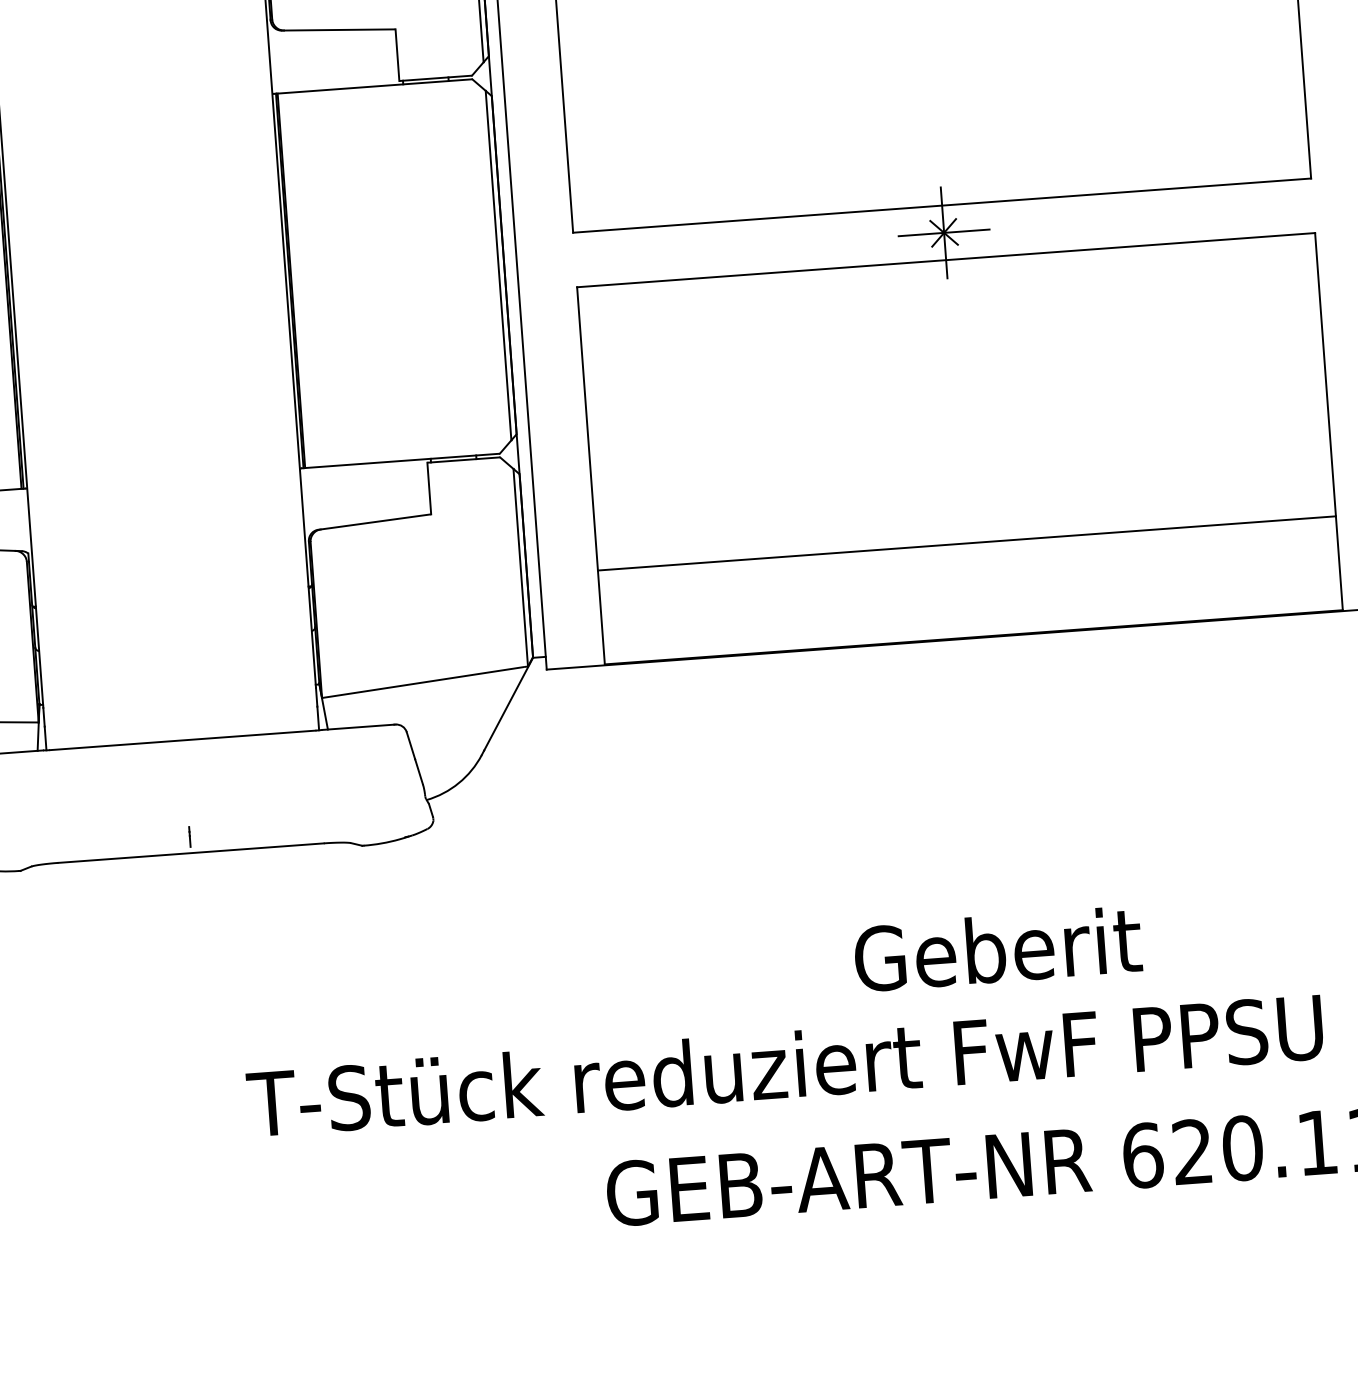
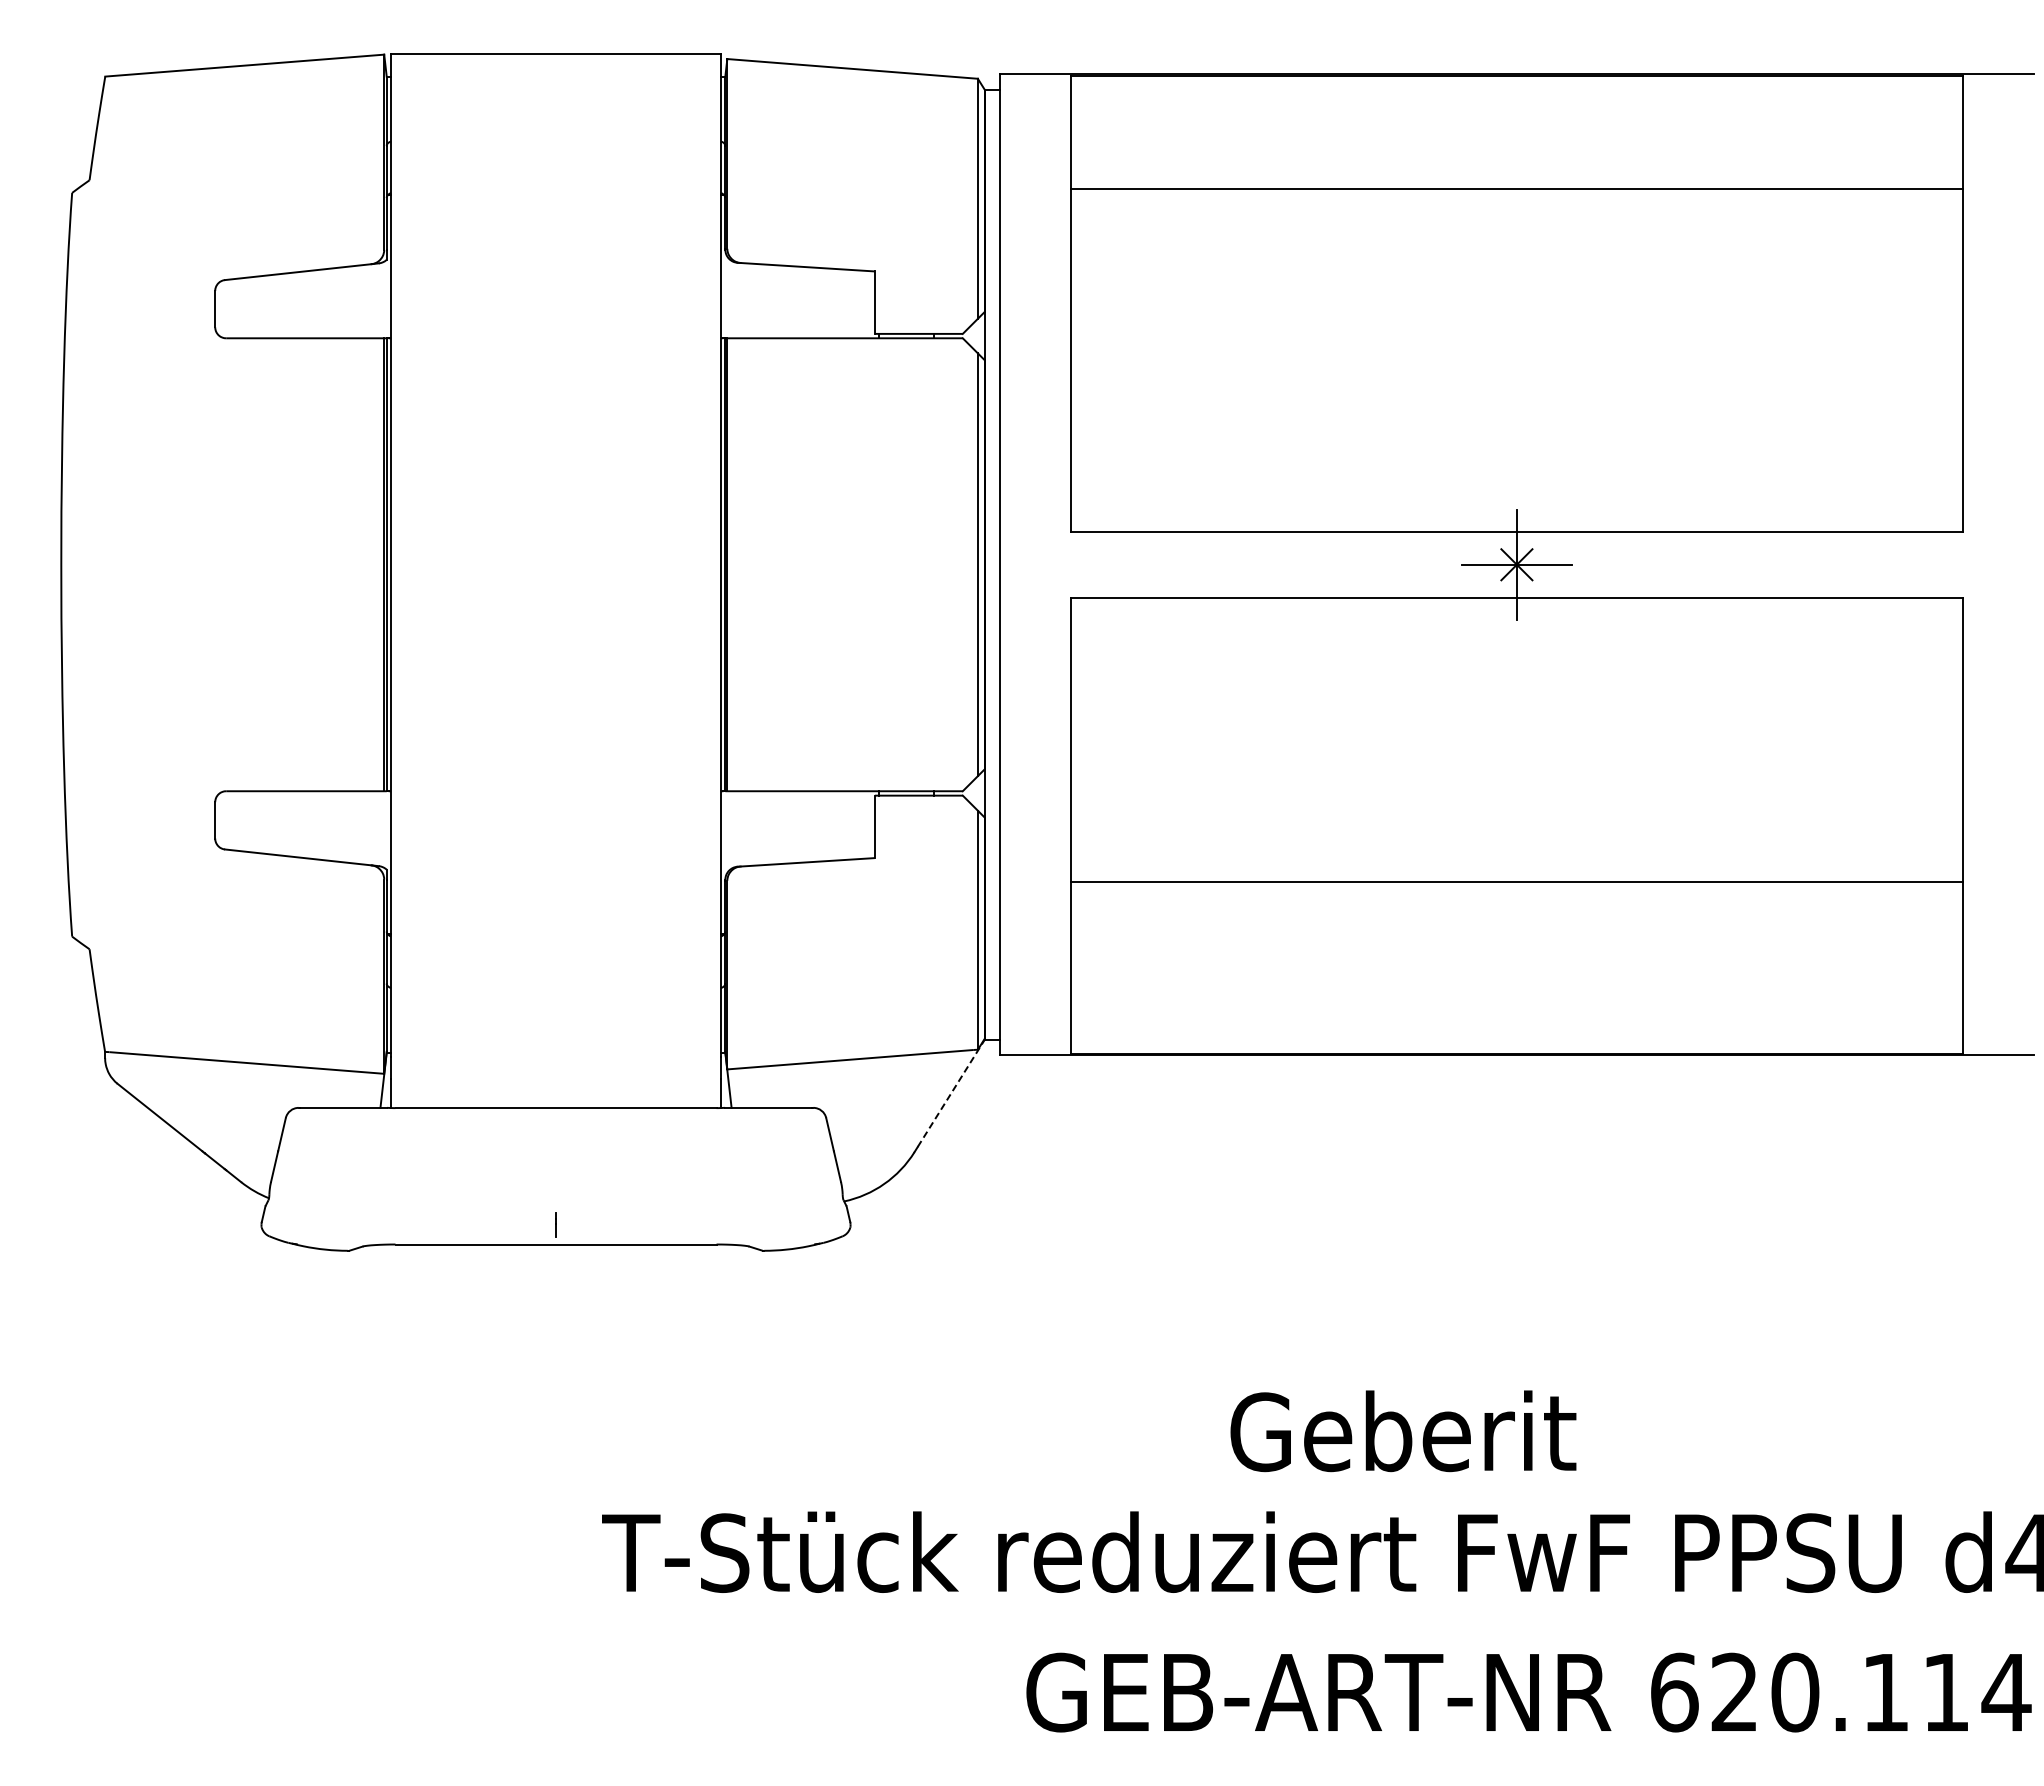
line: (966, 543) -> (1516, 882), moved
line: (508, 703) -> (951, 1092), solid -> dashed
text: (998, 949) -> (1403, 1431), moved

